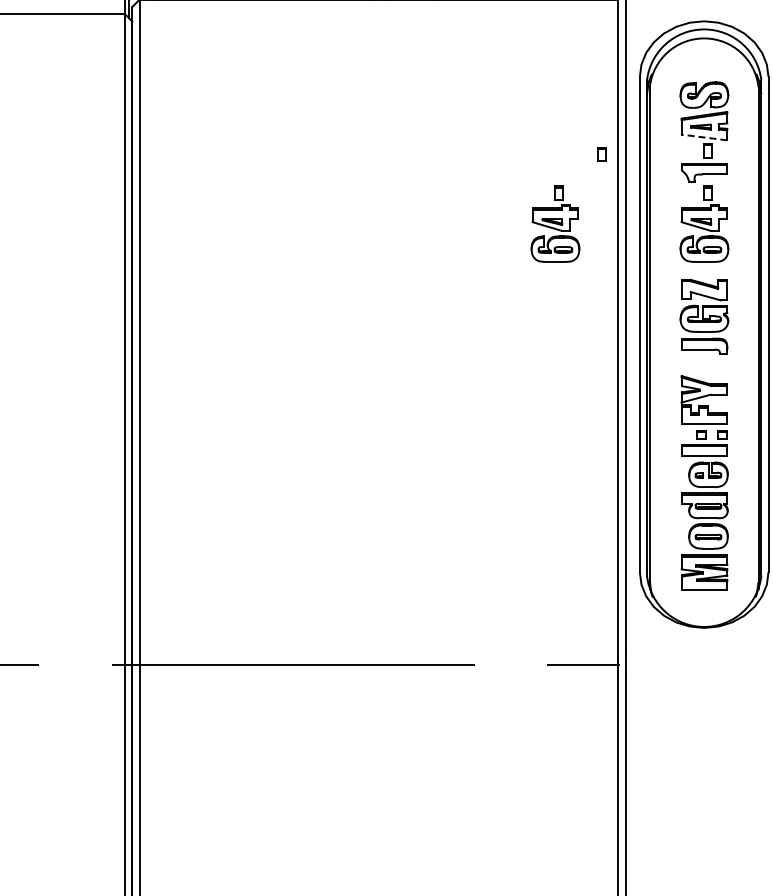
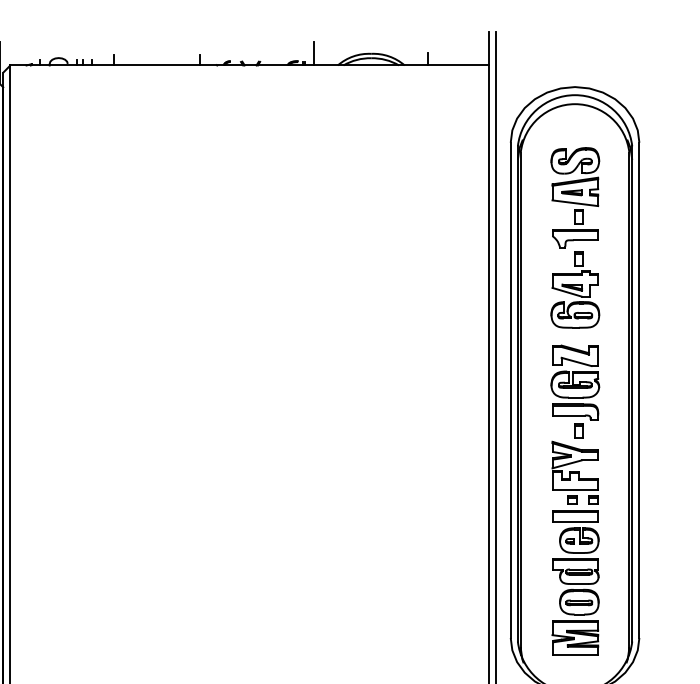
line: (703, 137) -> (574, 203), dashed -> solid
part: (601, 154) -> (578, 431), moved
part: (555, 223) -> (426, 289), removed

